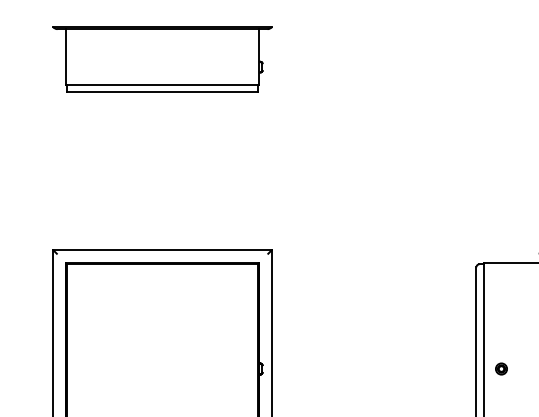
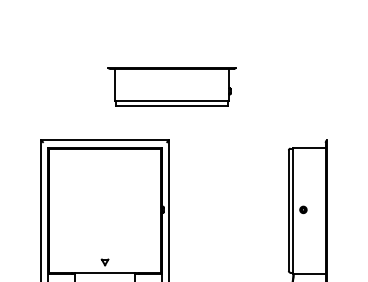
part: (161, 59) -> (171, 86), moved

